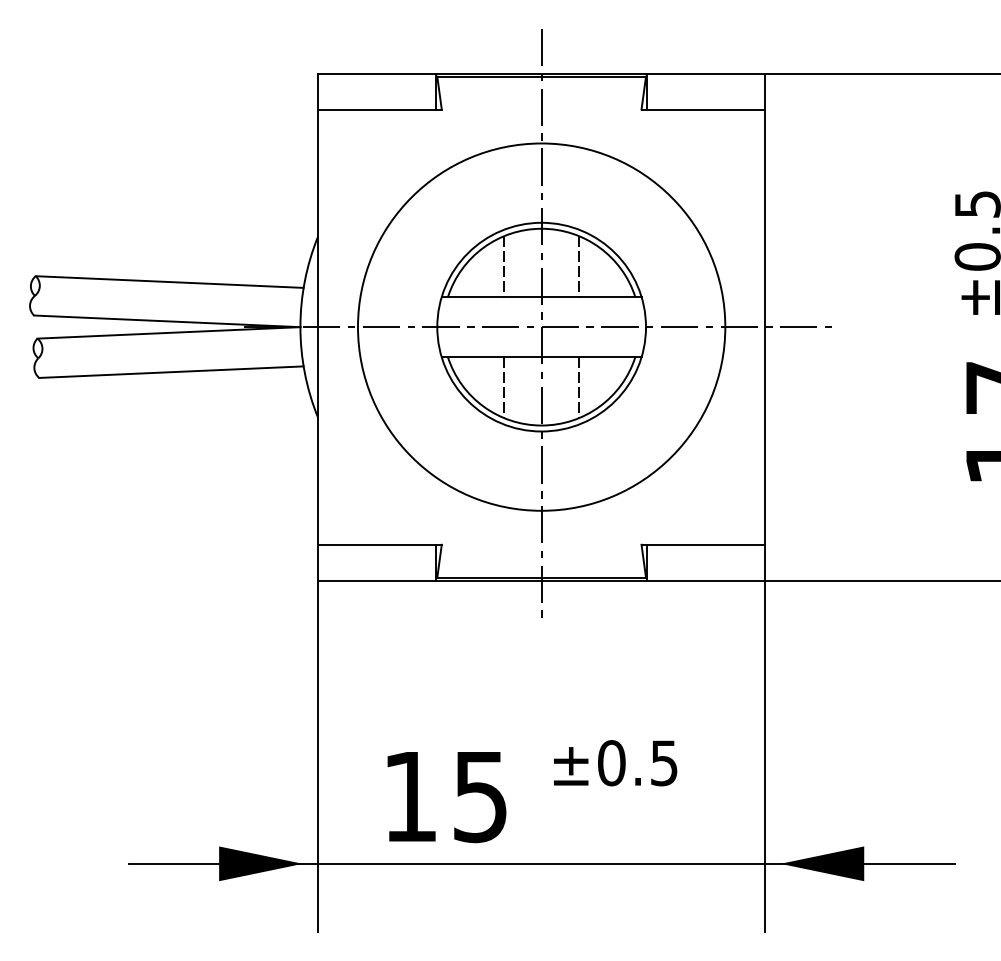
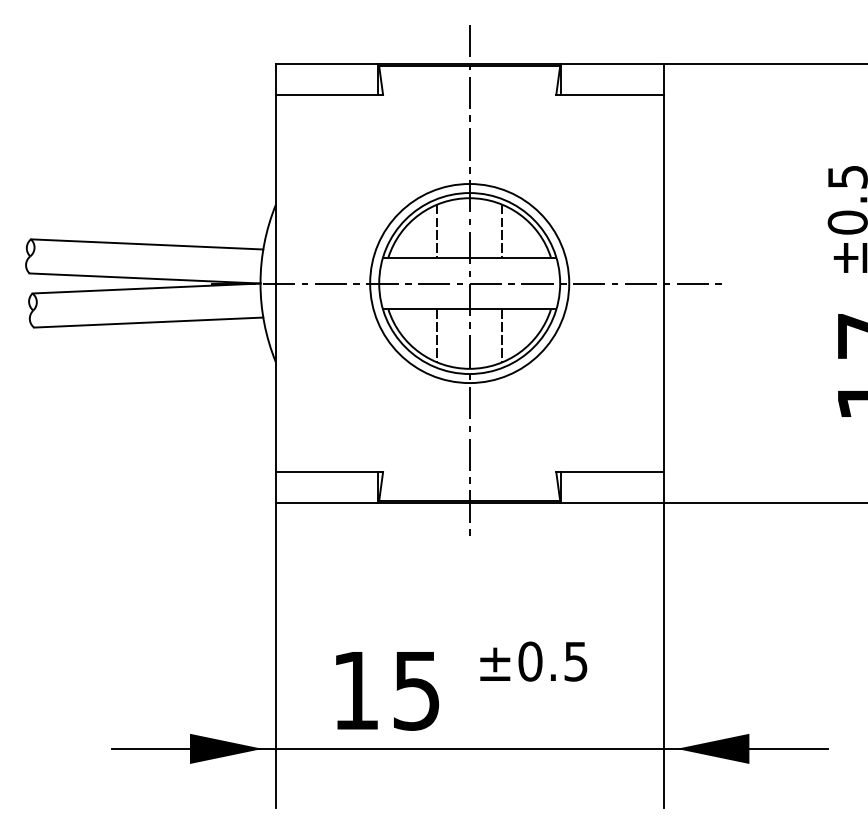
circle: (541, 326) -> (469, 282), size x0.62

